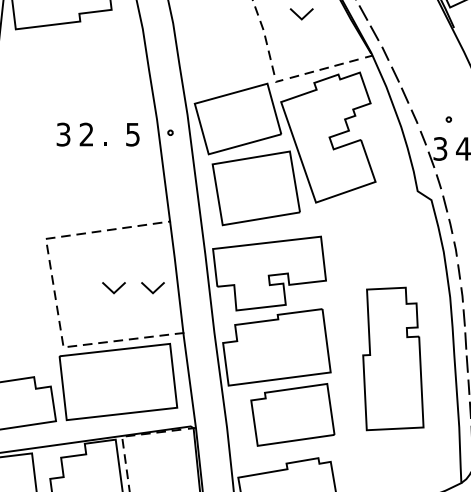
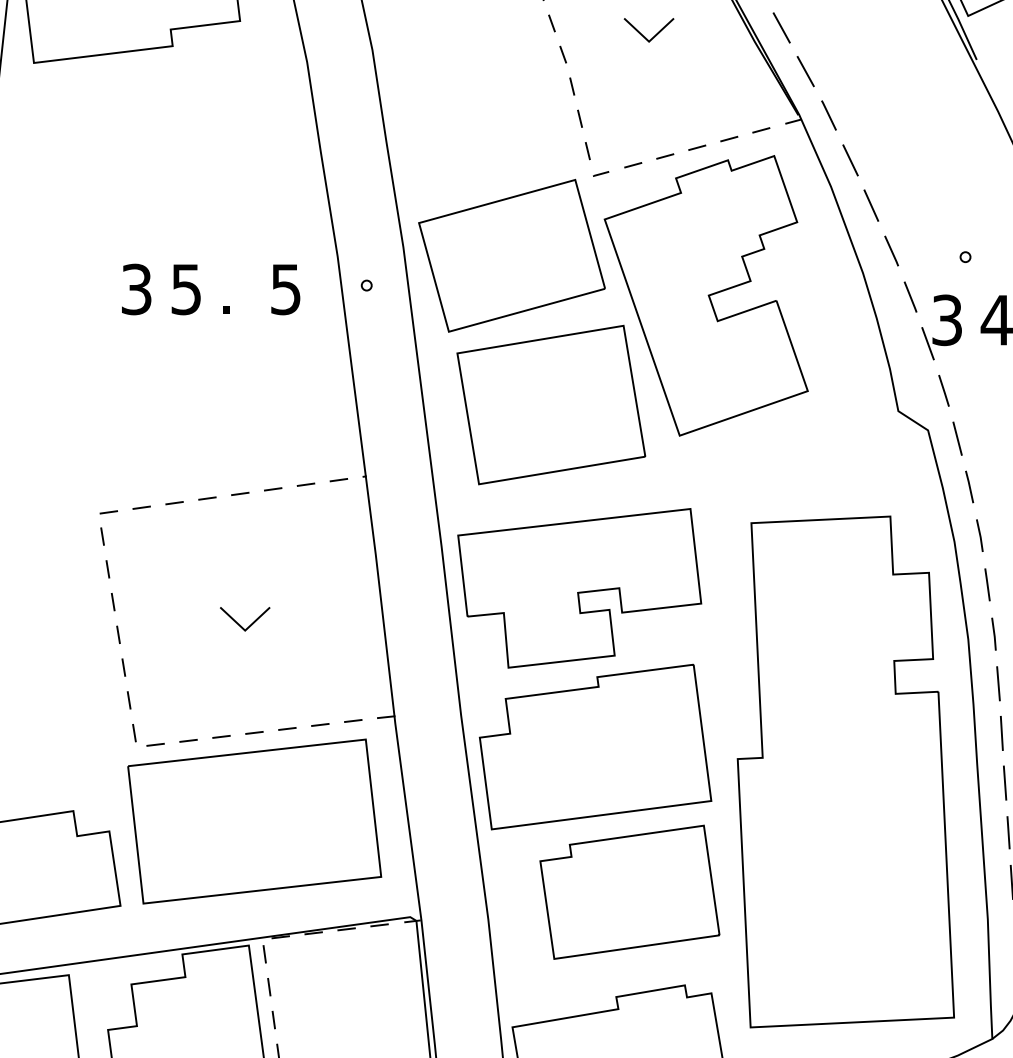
text: (86, 134) -> (186, 289), 2 -> 5
line: (150, 289) -> (323, 622), removed
part: (393, 358) -> (846, 770), size x1.67

